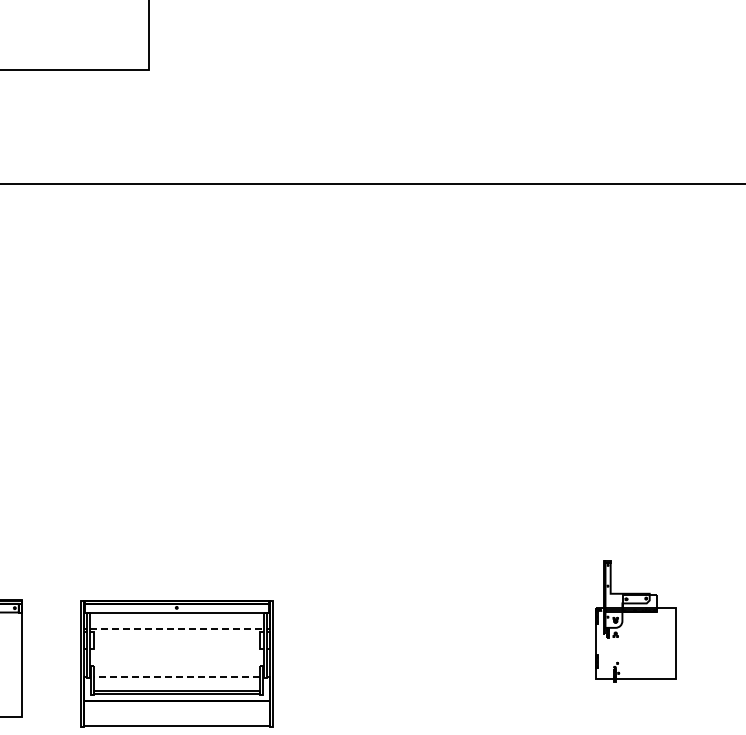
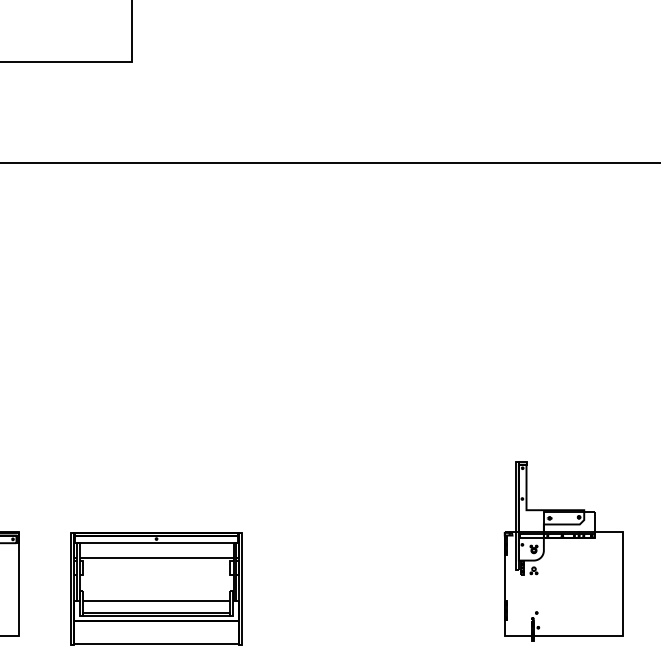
part: (635, 621) -> (563, 551), size x1.67
line: (176, 628) -> (156, 557), dashed -> solid
line: (176, 677) -> (156, 600), dashed -> solid

